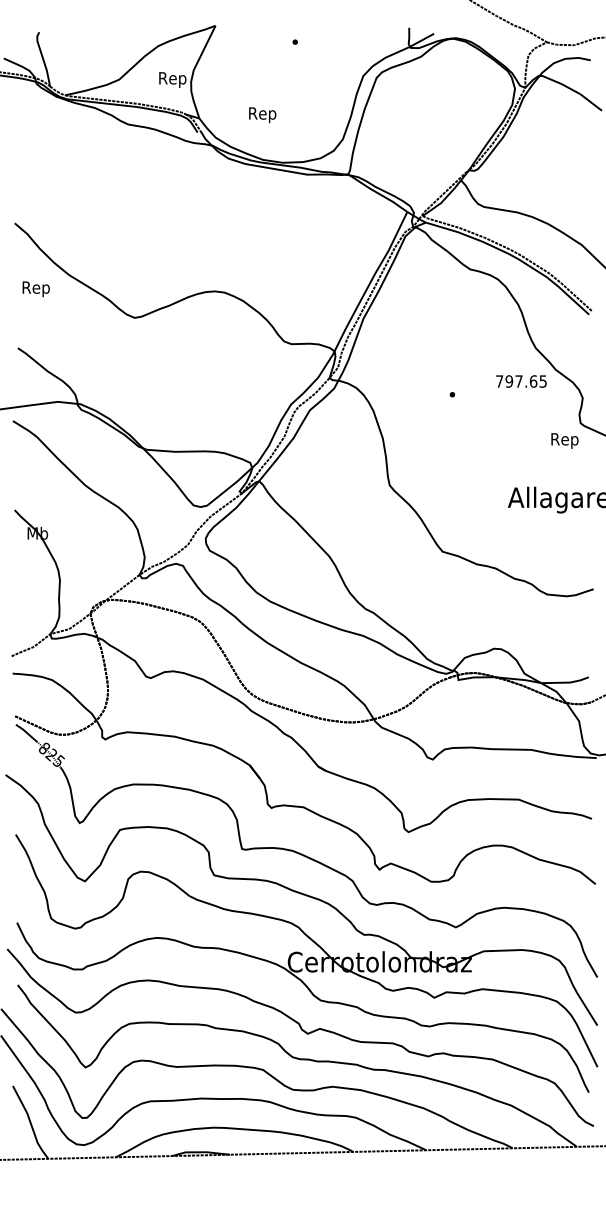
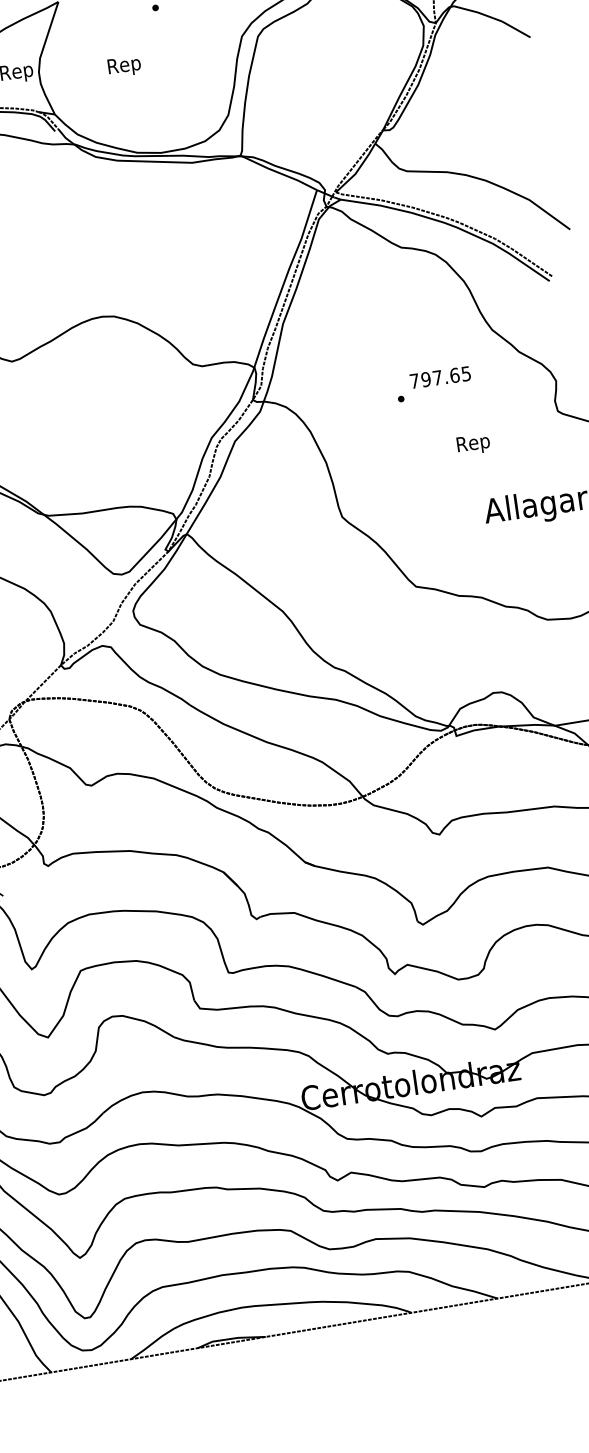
text: (262, 115) -> (124, 67), moved
text: (521, 381) -> (440, 377), moved
text: (564, 440) -> (472, 444), moved

